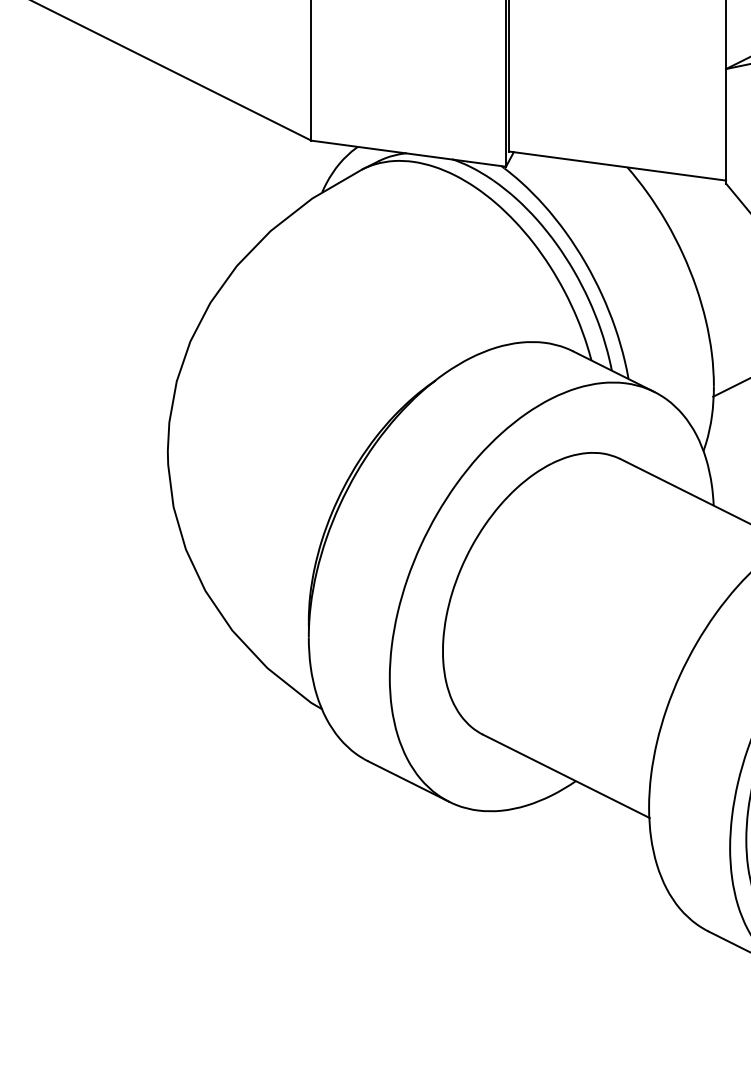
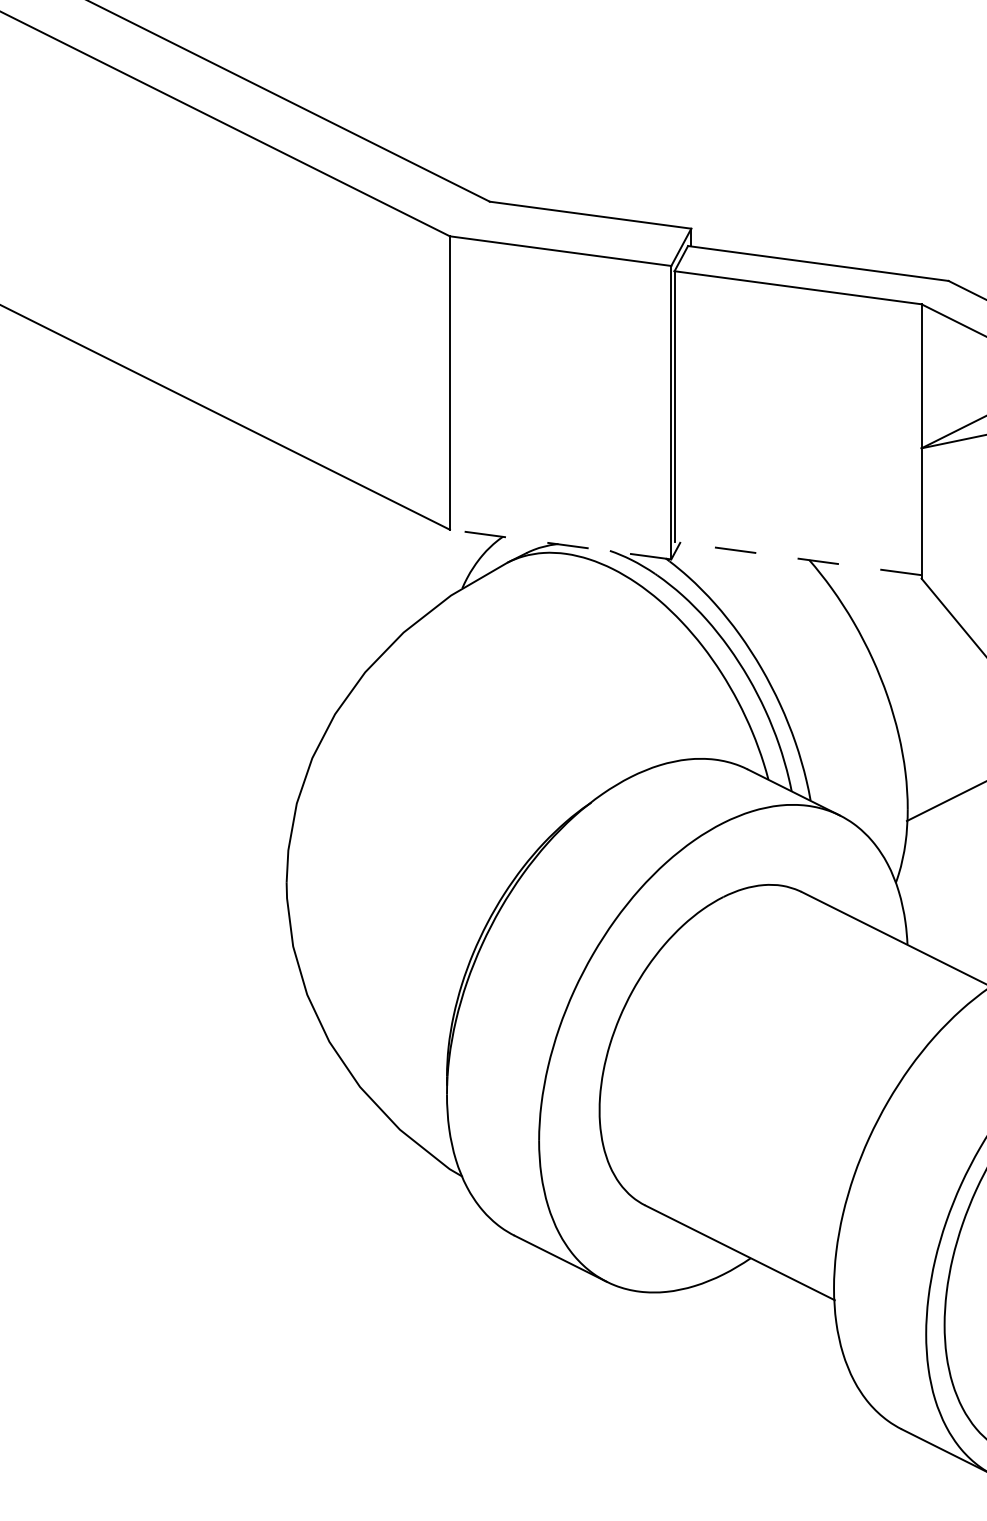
line: (408, 153) -> (560, 544), solid -> dashed
line: (617, 165) -> (798, 558), solid -> dashed

